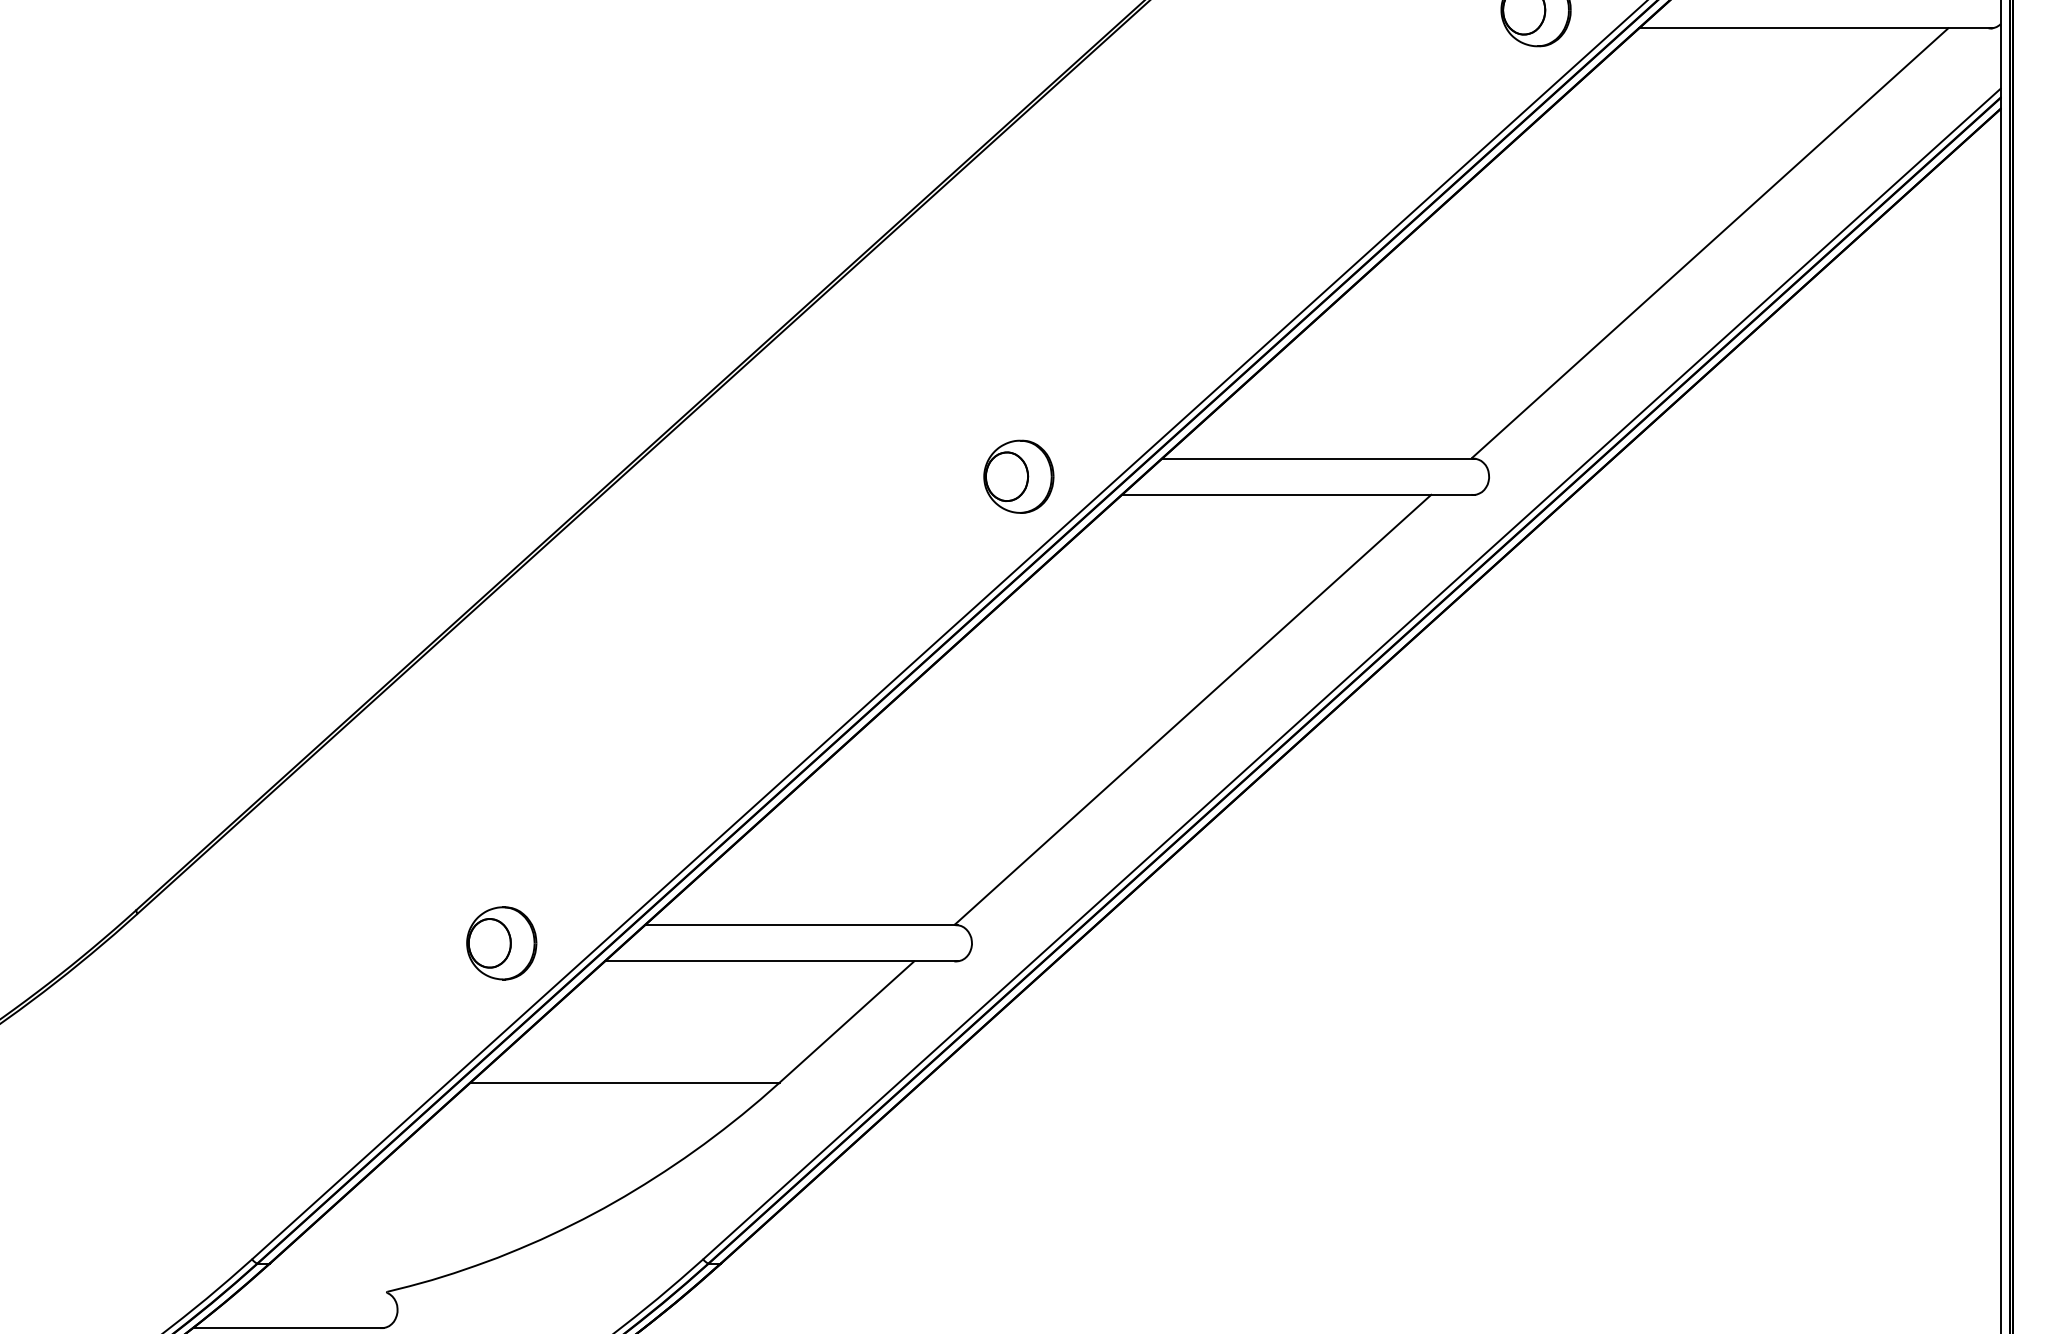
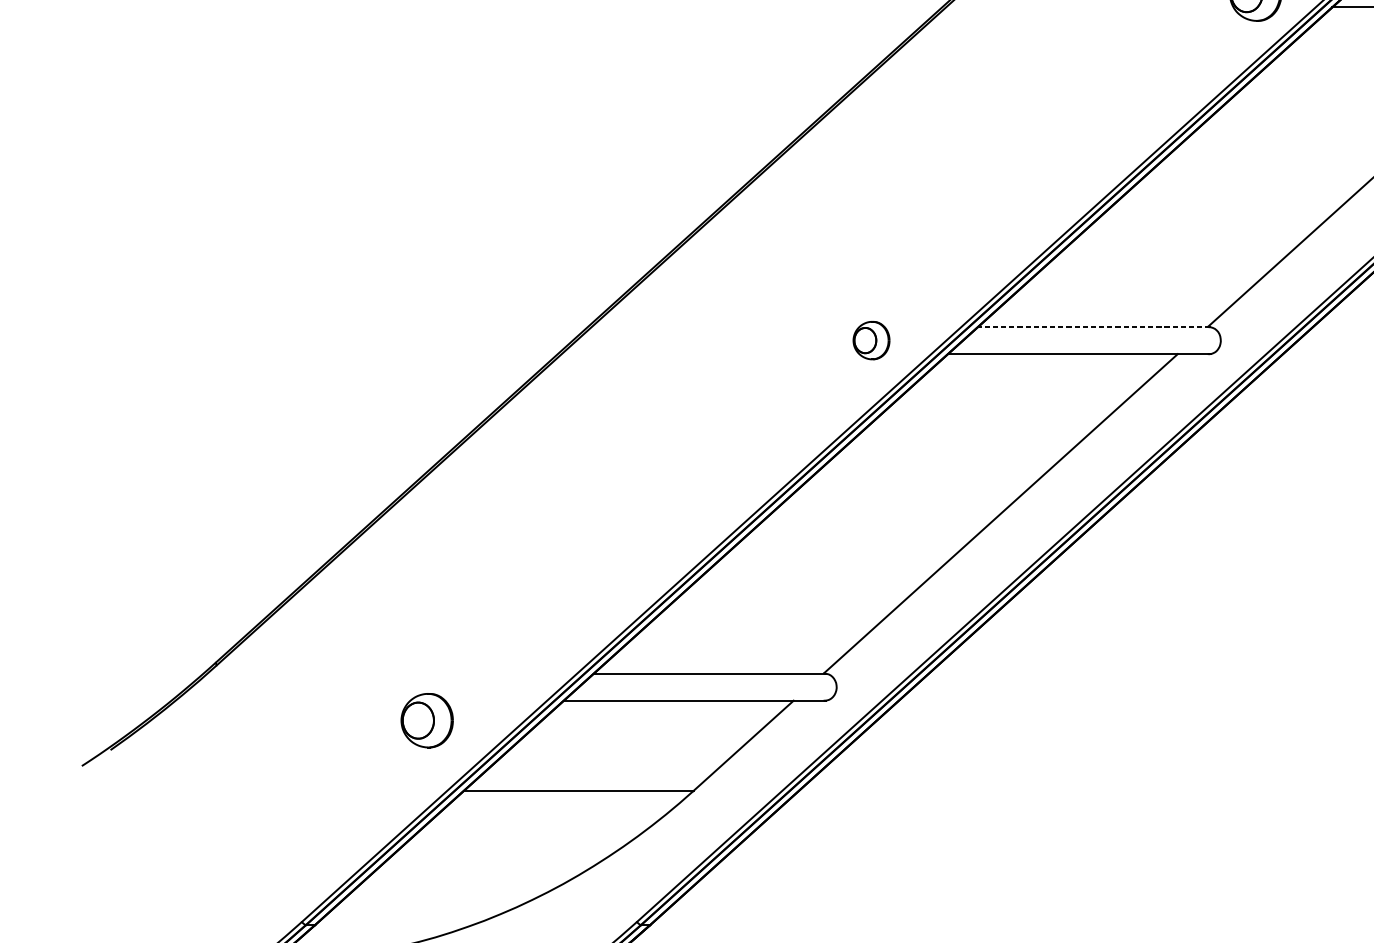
line: (1318, 458) -> (1094, 327), solid -> dashed
part: (1018, 476) -> (871, 340), size x0.7
part: (501, 943) -> (427, 720), moved

